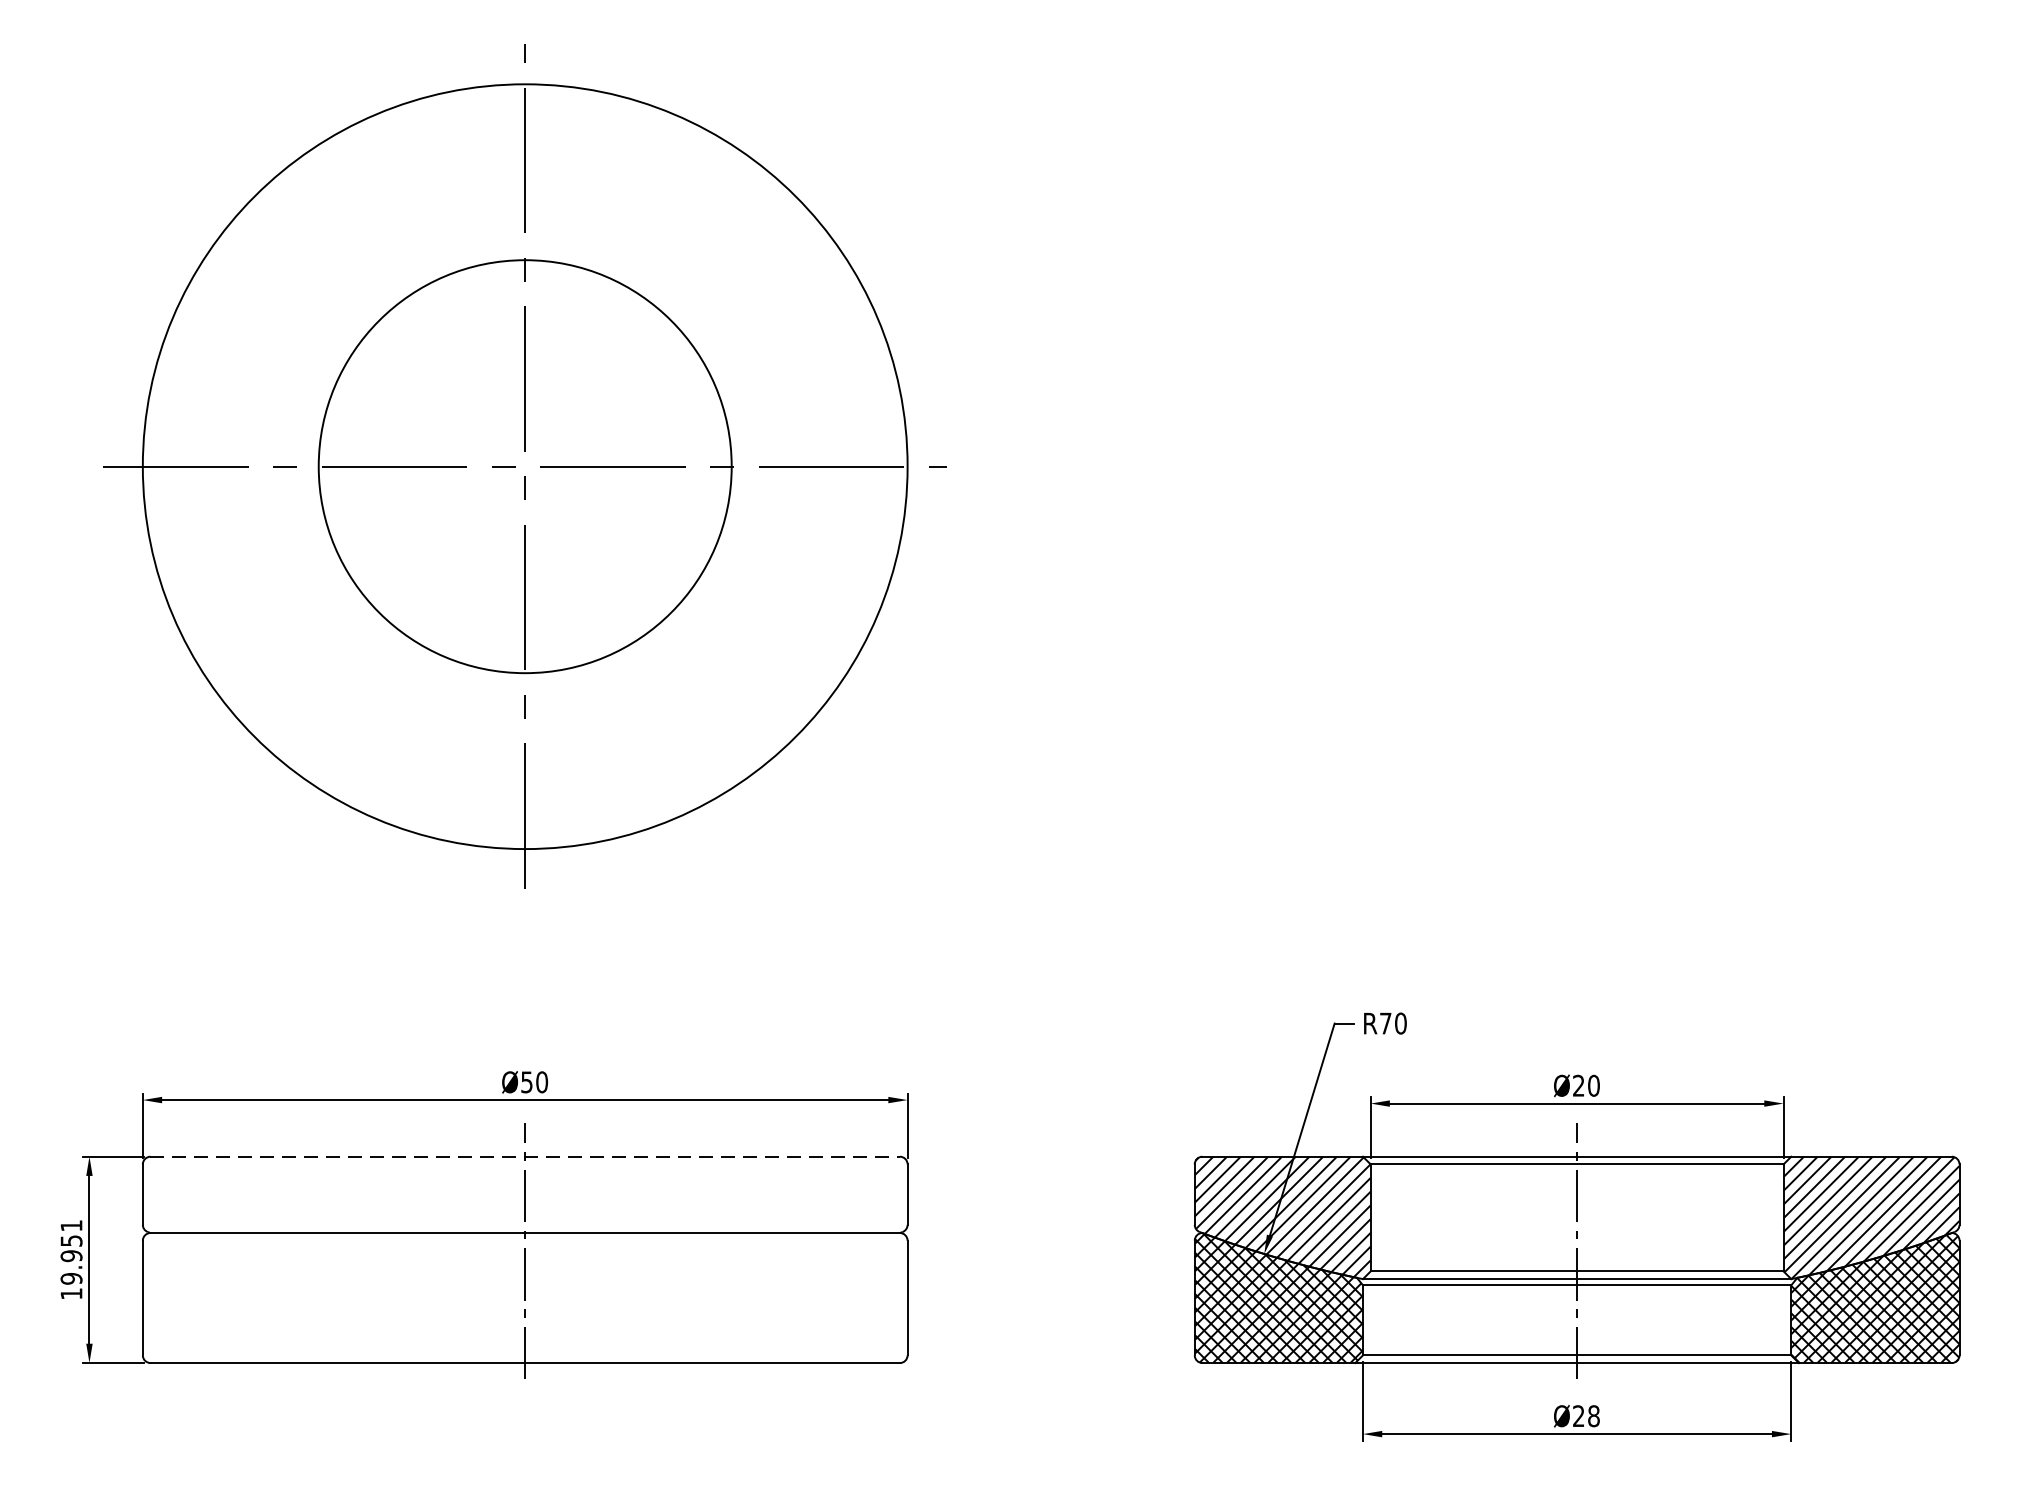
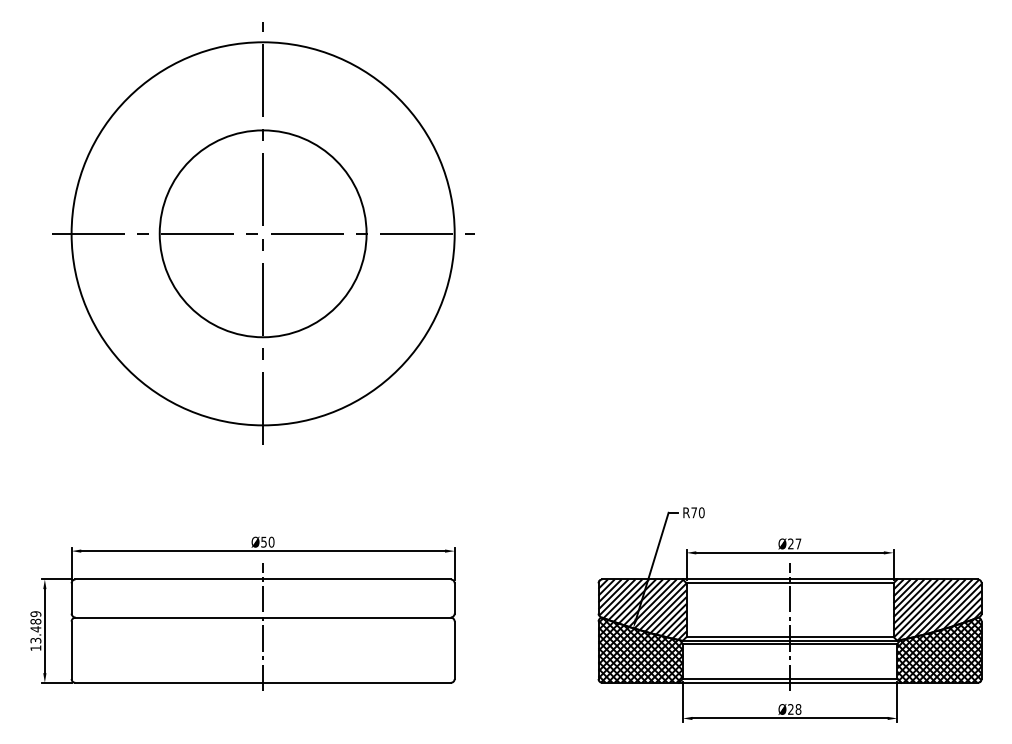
text: (1593, 1084) -> (798, 543), Ø20 -> Ø27
line: (525, 1156) -> (263, 579), dashed -> solid
text: (70, 1252) -> (35, 627), 19.951 -> 13.489

